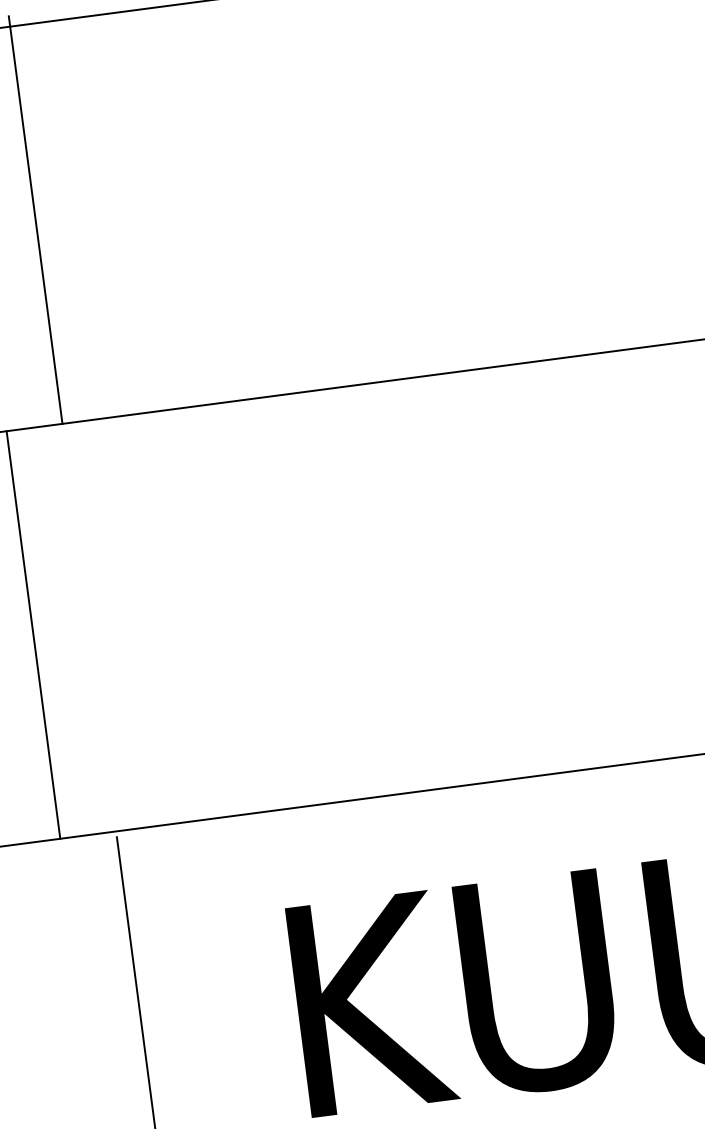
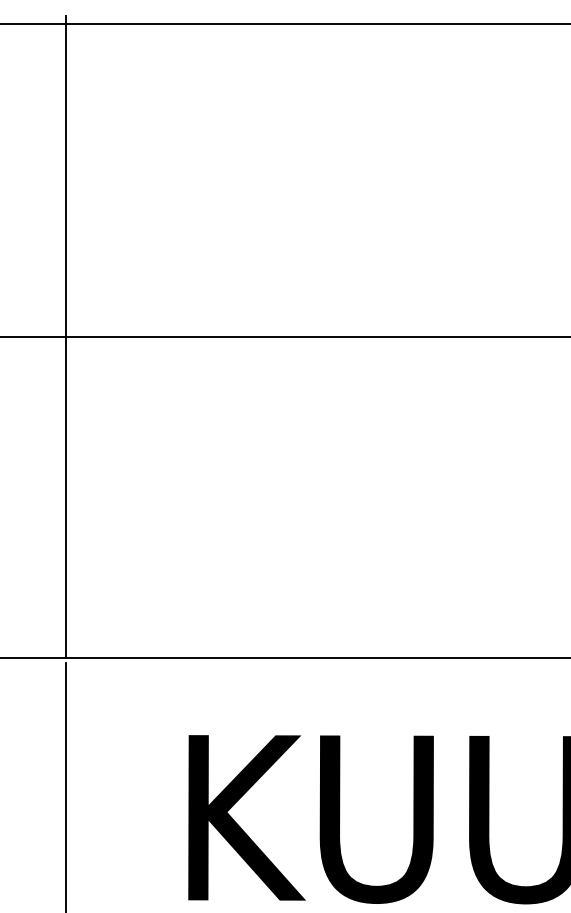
line: (32, 634) -> (65, 497), moved

